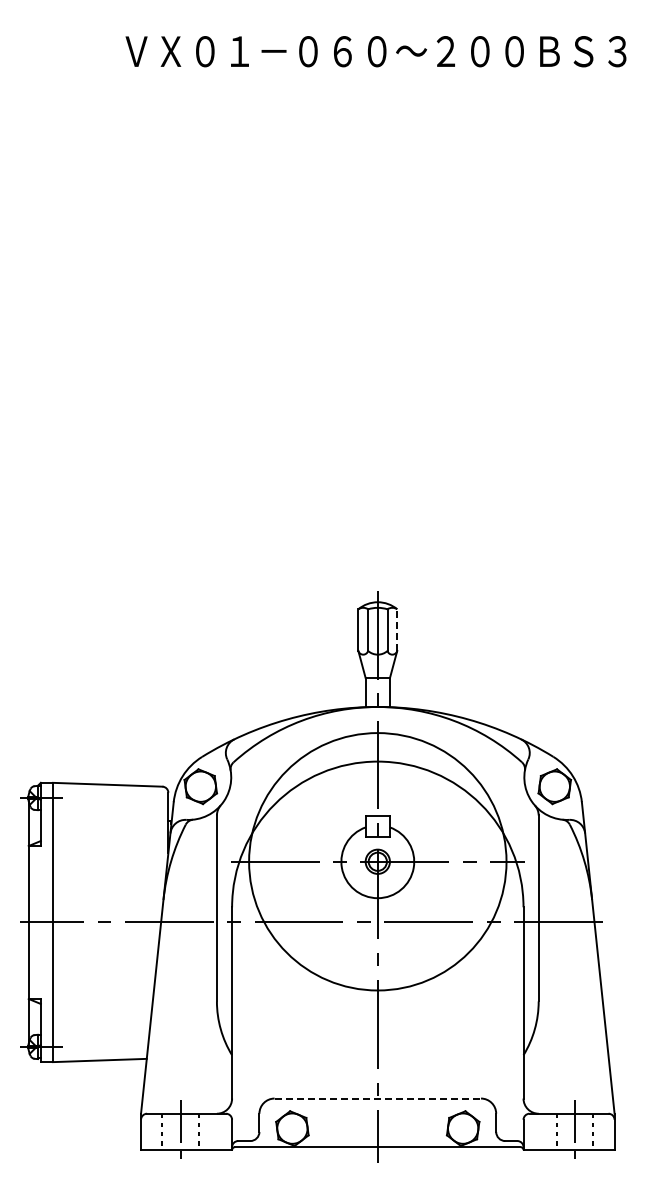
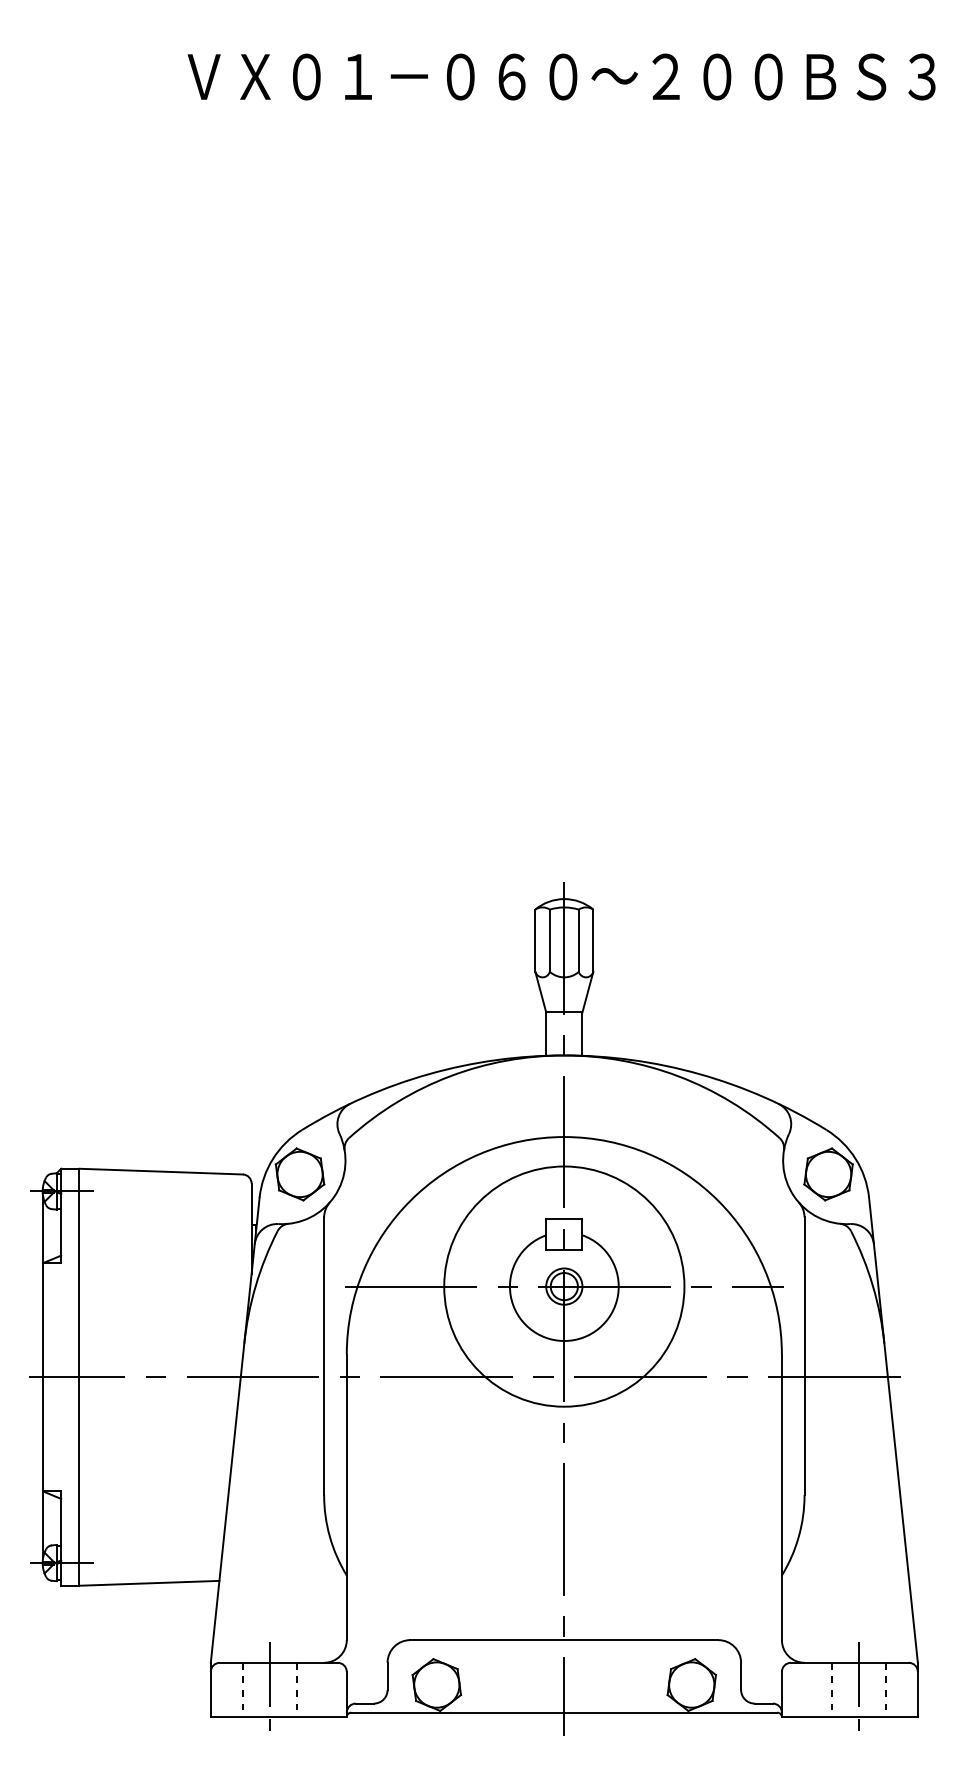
line: (397, 630) -> (593, 941), dashed -> solid
circle: (377, 861) -> (563, 1286), size x0.62
line: (378, 1098) -> (565, 1640), dashed -> solid

